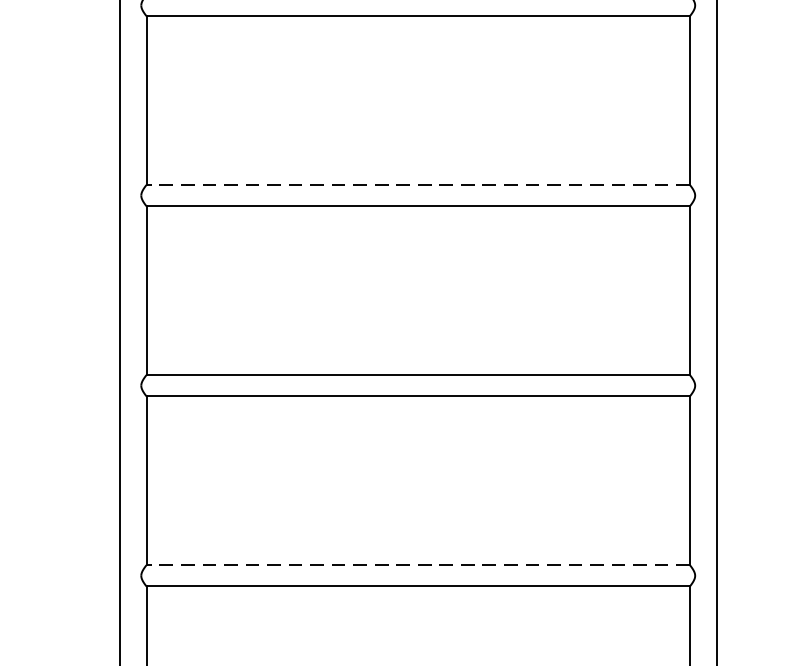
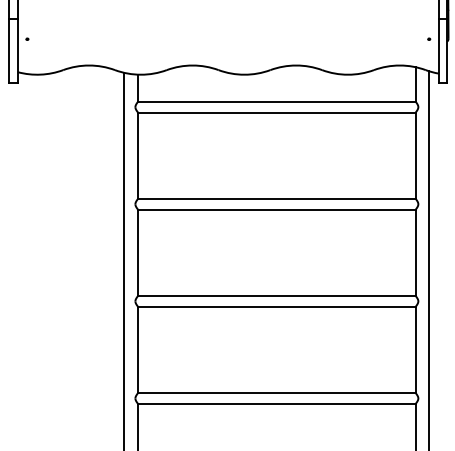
line: (417, 184) -> (276, 198), dashed -> solid
line: (417, 566) -> (276, 393), dashed -> solid

